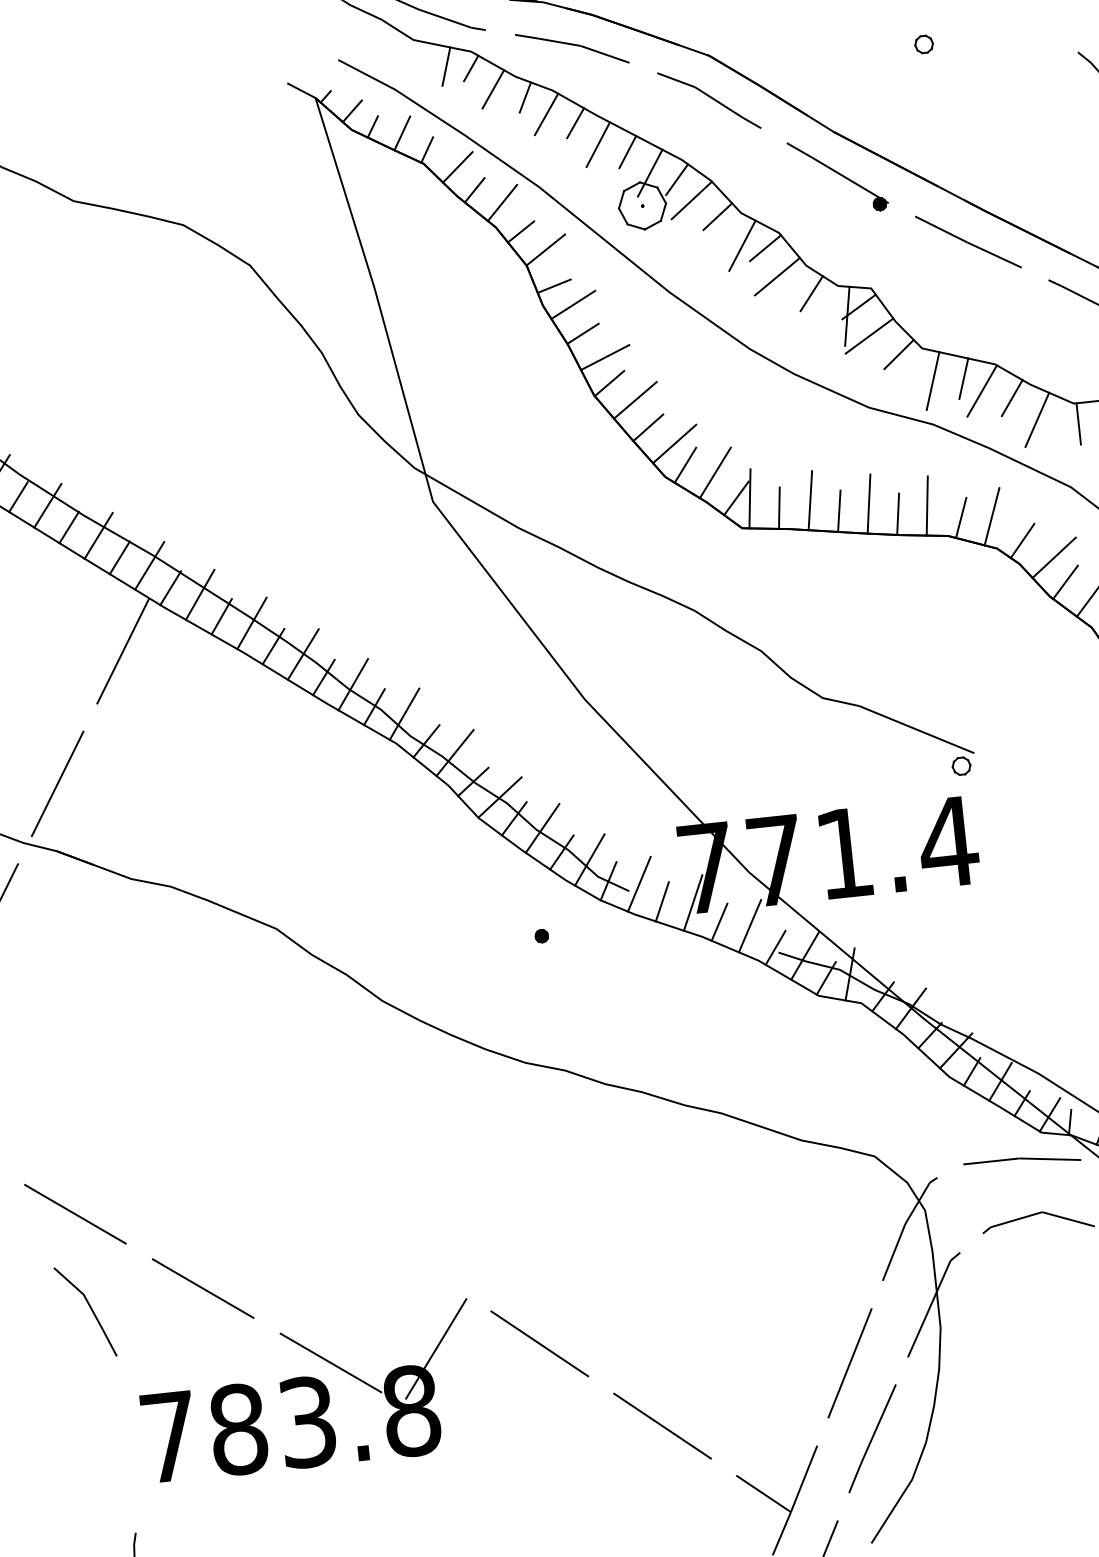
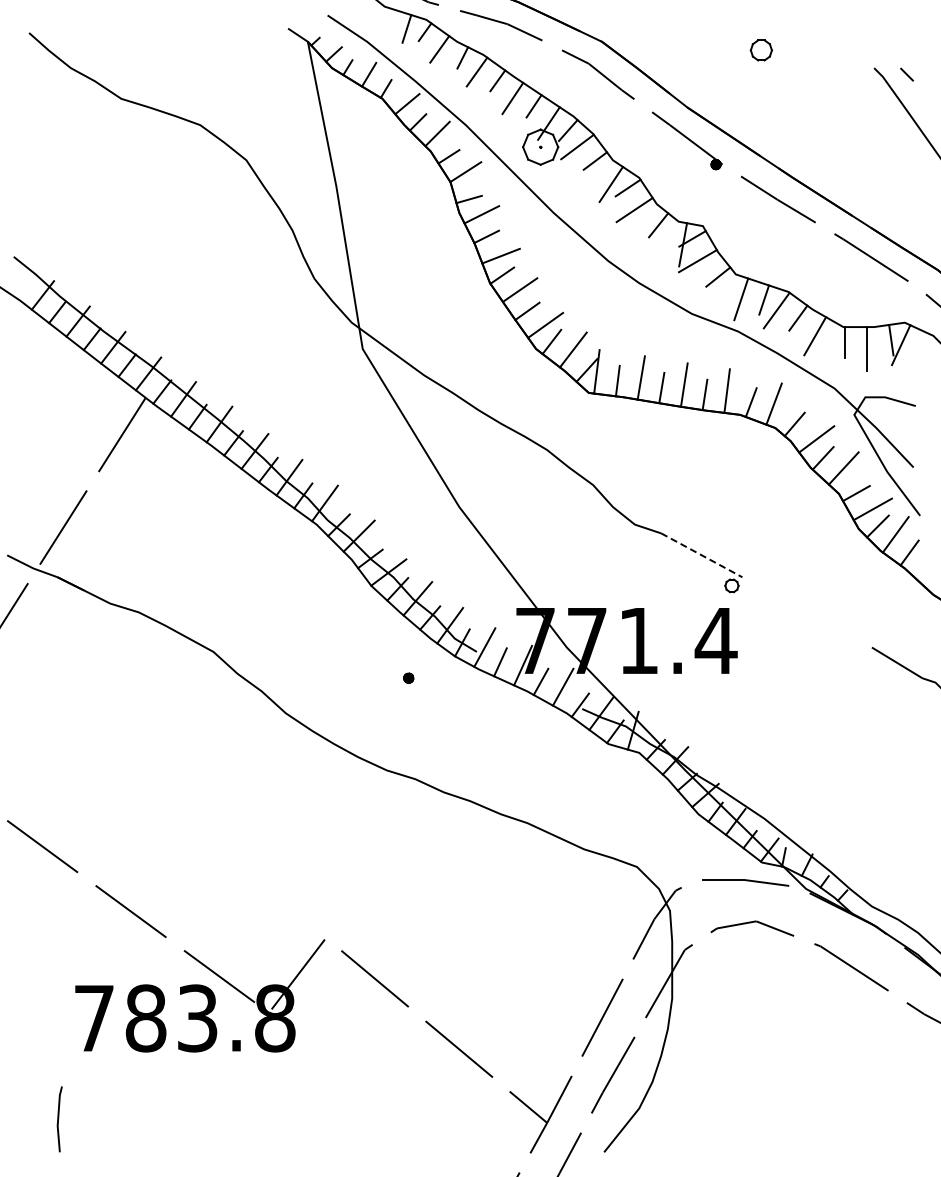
part: (923, 43) -> (760, 49), size x1.6
line: (917, 729) -> (702, 555), solid -> dashed
line: (89, 1308) -> (45, 917), removed

